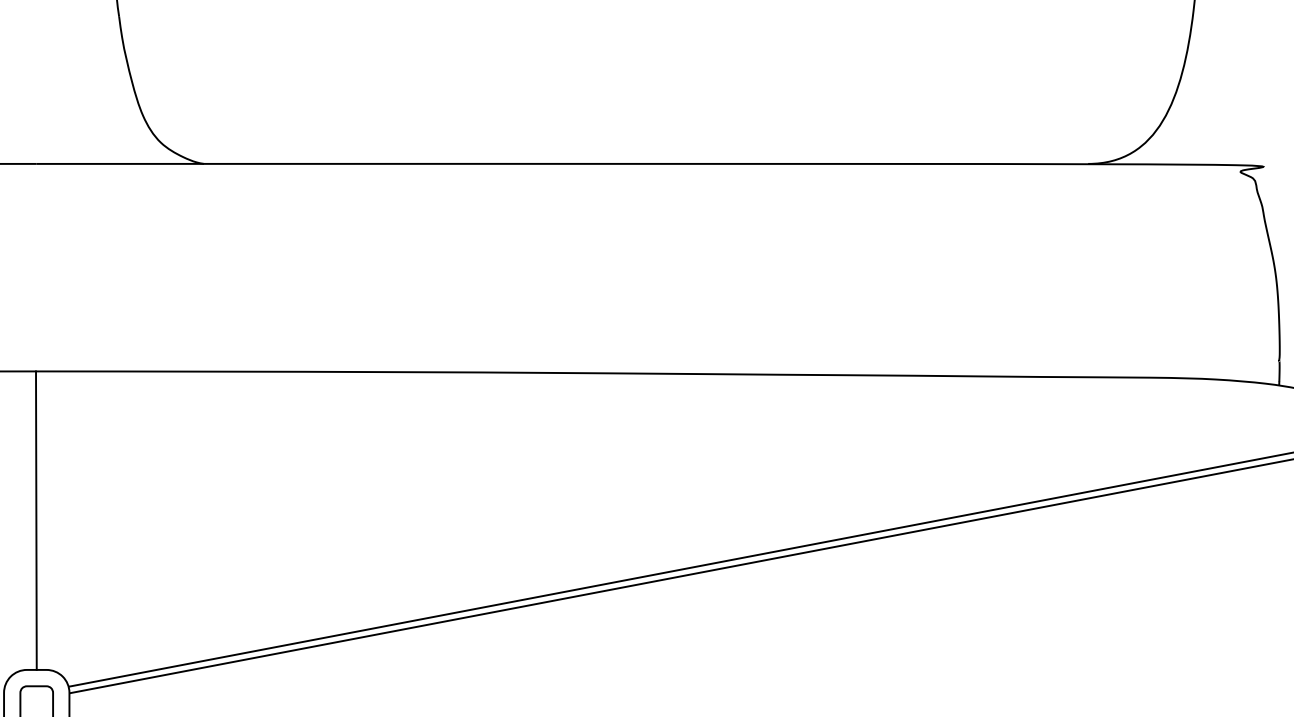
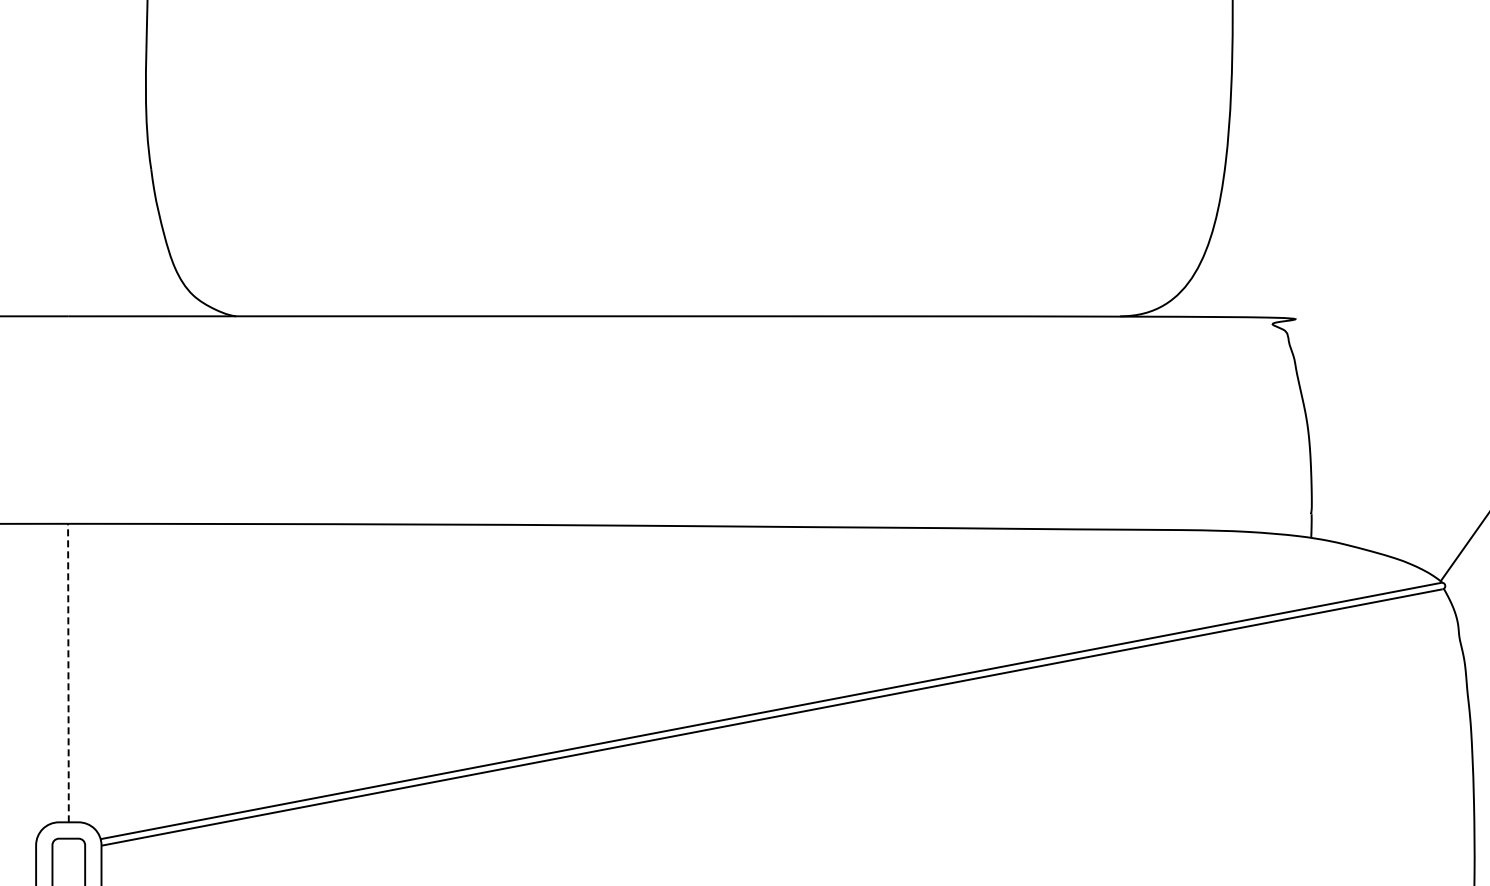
line: (36, 520) -> (68, 672), solid -> dashed

